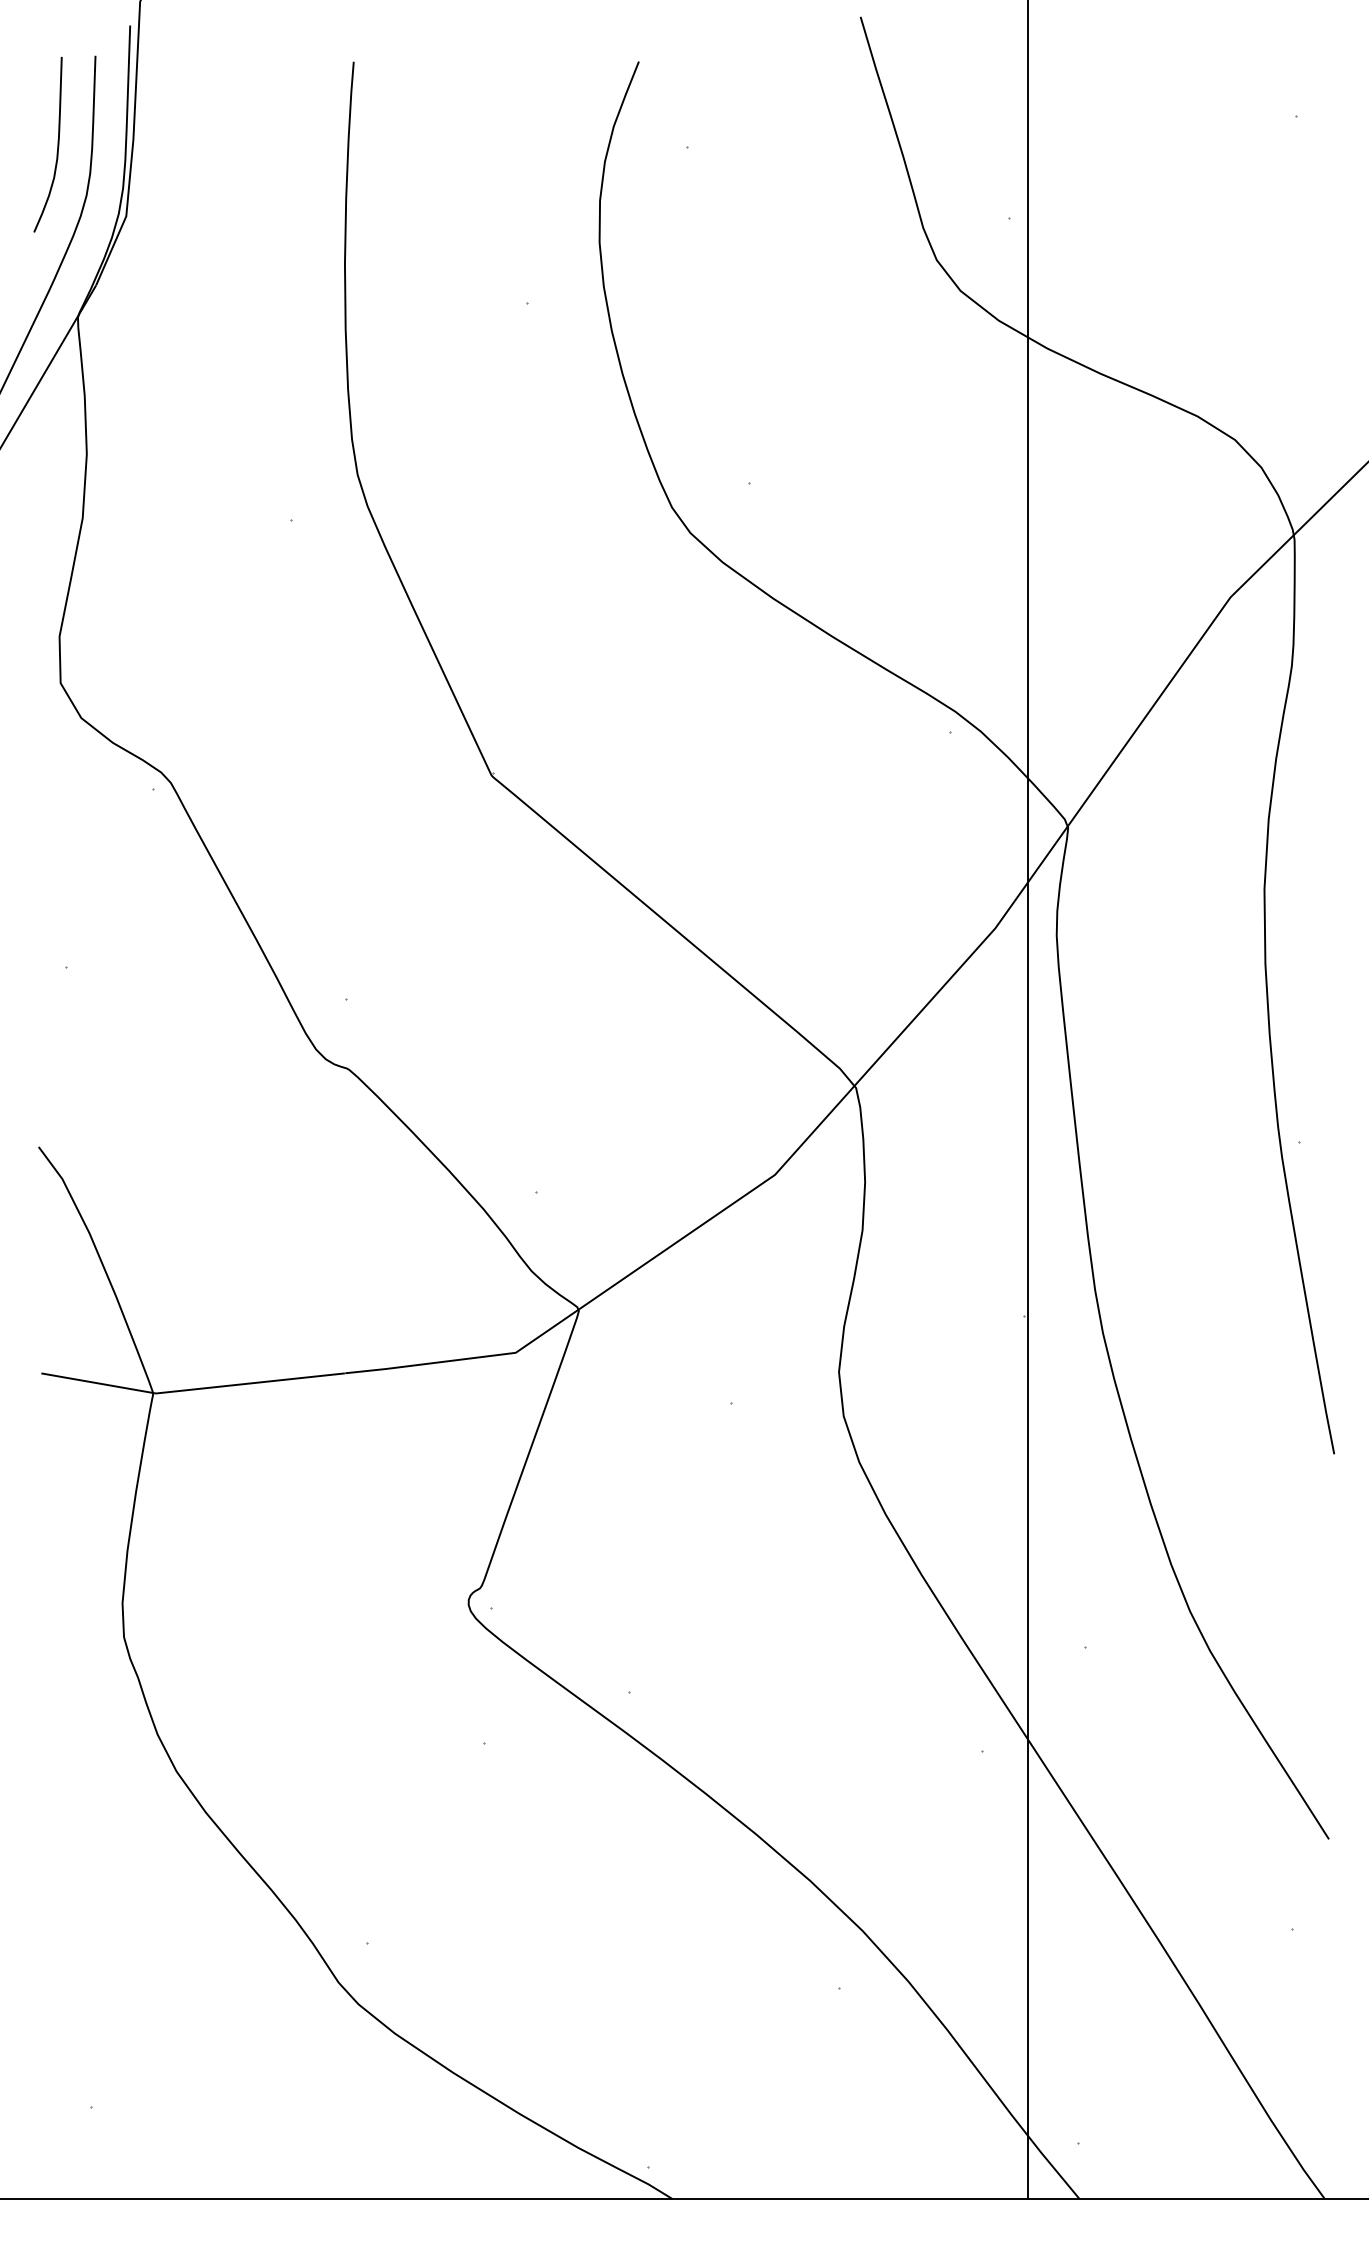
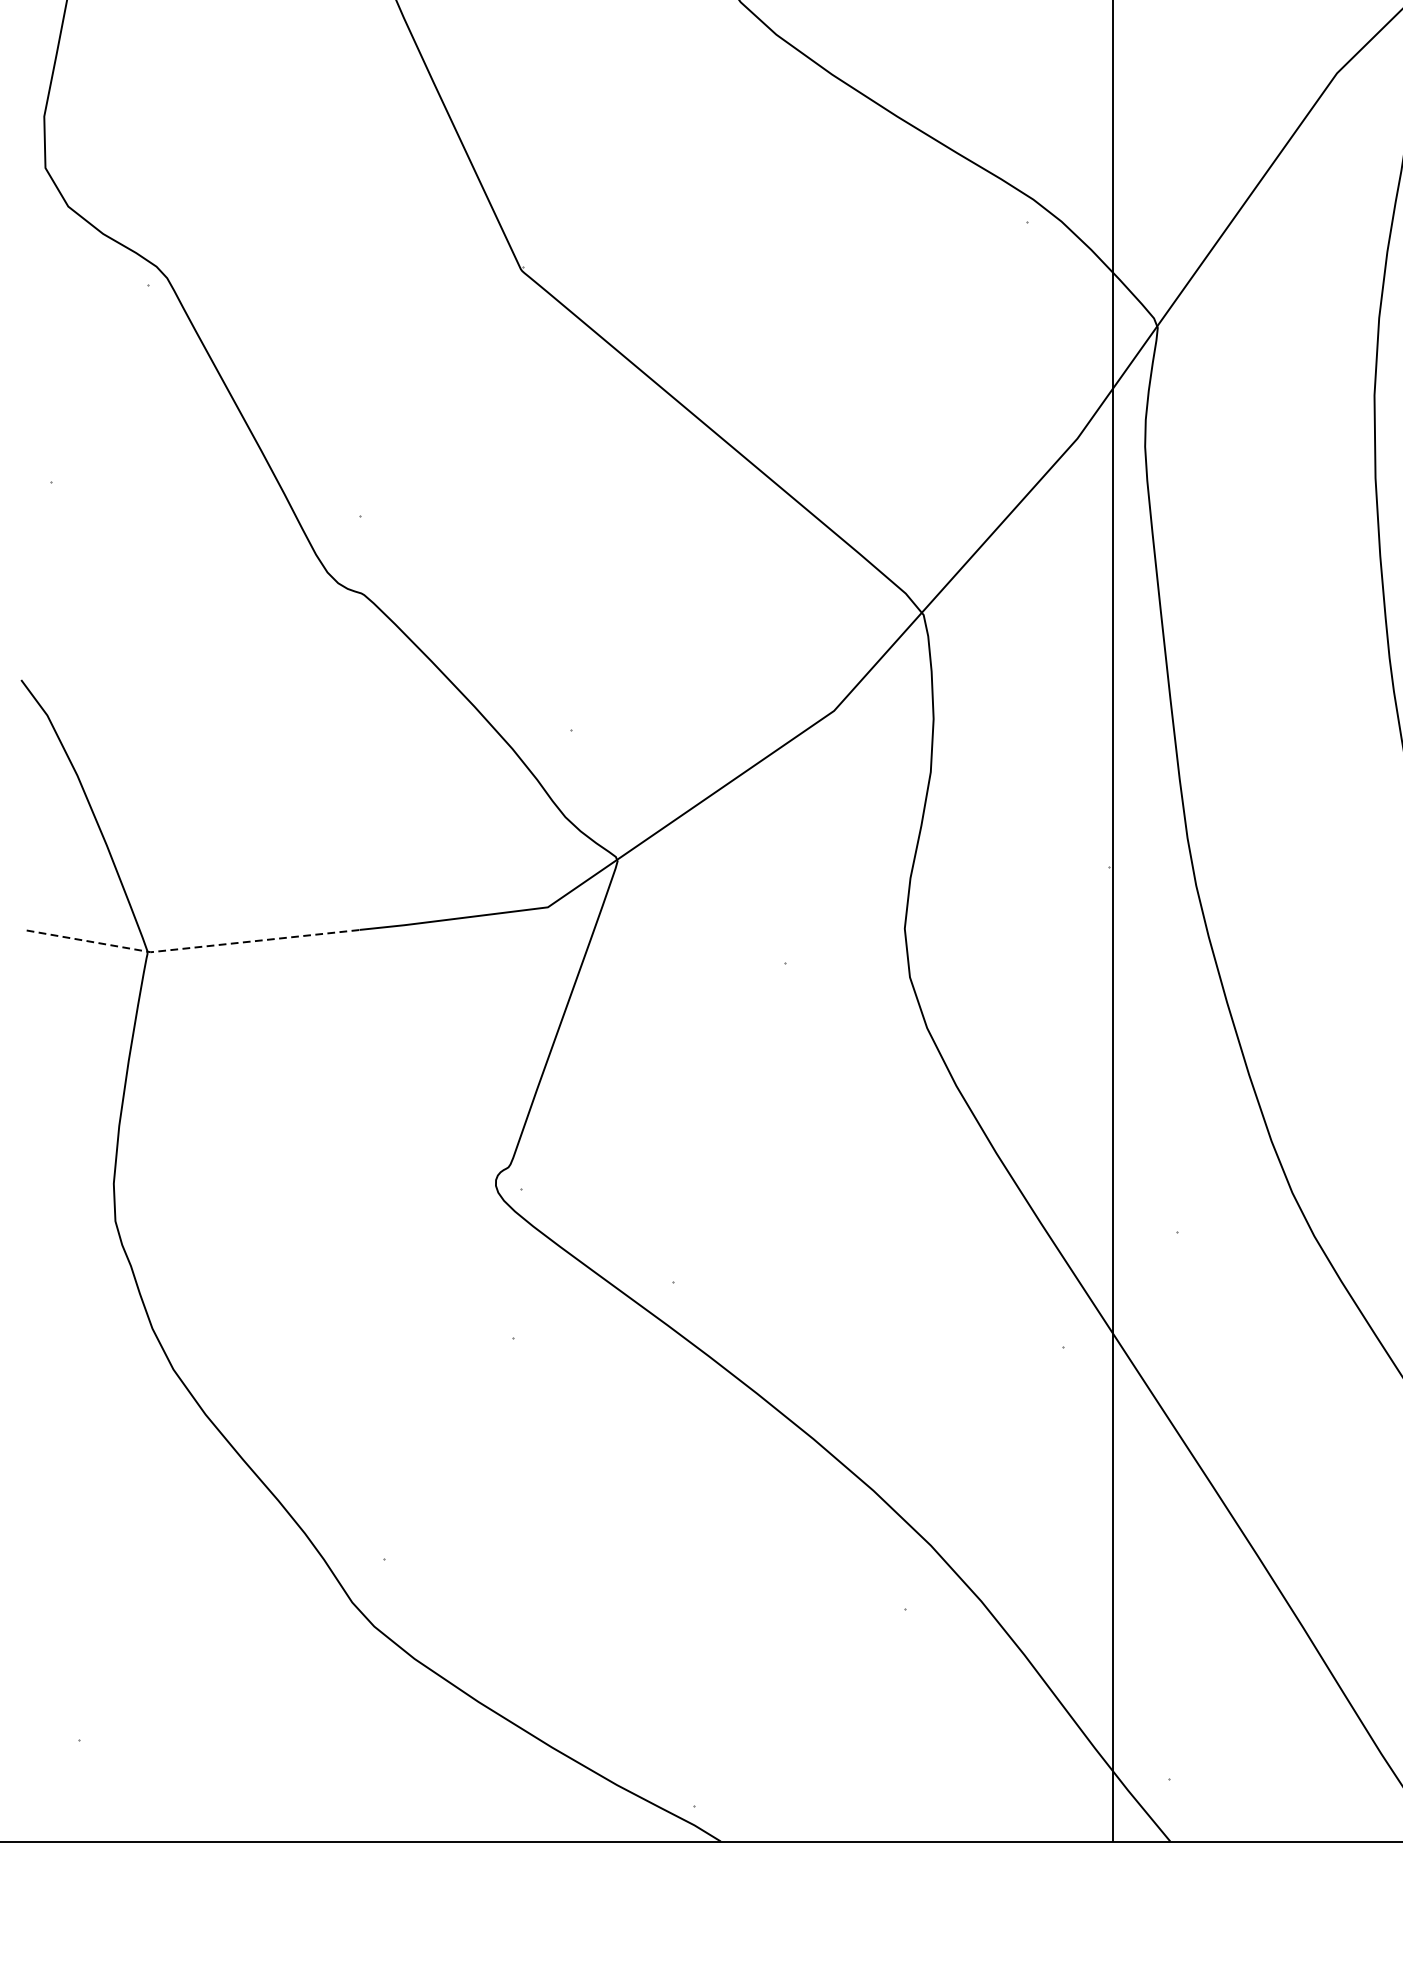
line: (191, 1389) -> (189, 947), solid -> dashed

